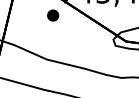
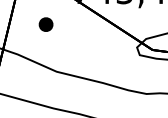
part: (53, 15) -> (46, 24), moved

